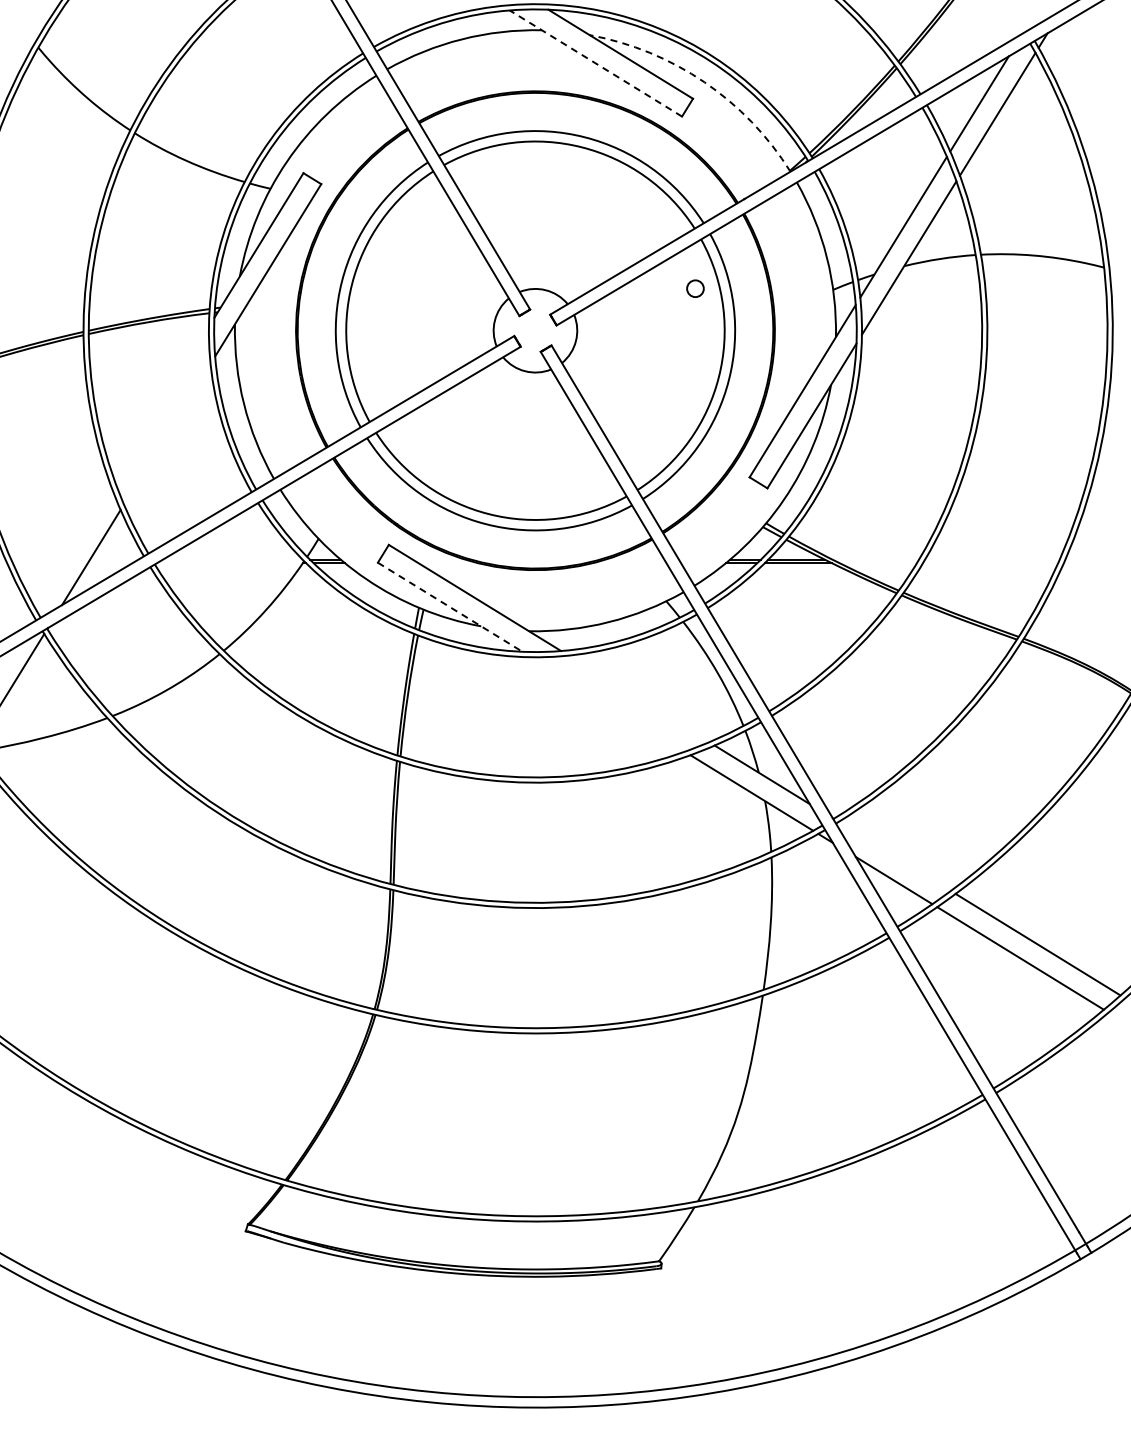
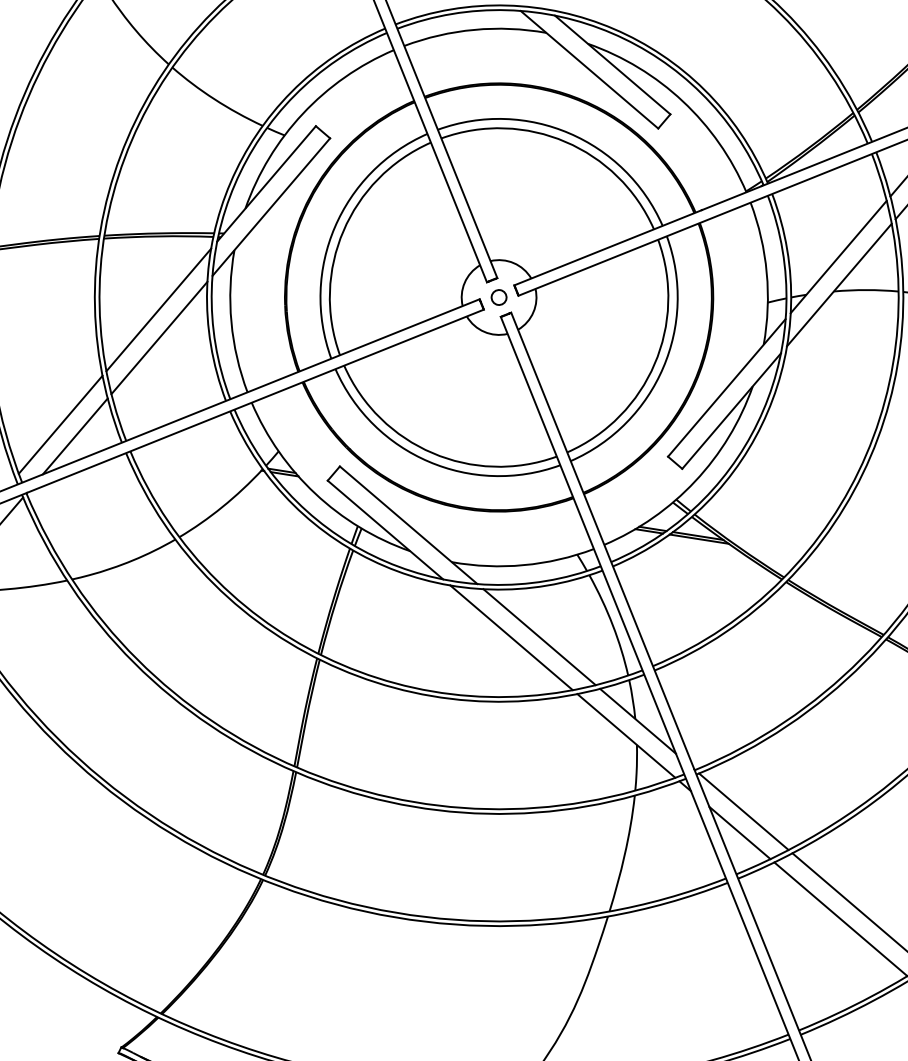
line: (595, 63) -> (589, 69), dashed -> solid
arc: (704, 82) -> (682, 101), dashed -> solid
circle: (695, 288) -> (499, 297), moved
line: (161, 403) -> (158, 310), added
line: (167, 433) -> (159, 337), added
line: (73, 546) -> (61, 424), added
line: (450, 607) -> (385, 530), dashed -> solid
line: (638, 698) -> (539, 636), added
line: (607, 704) -> (511, 637), added
line: (894, 855) -> (743, 810), added

